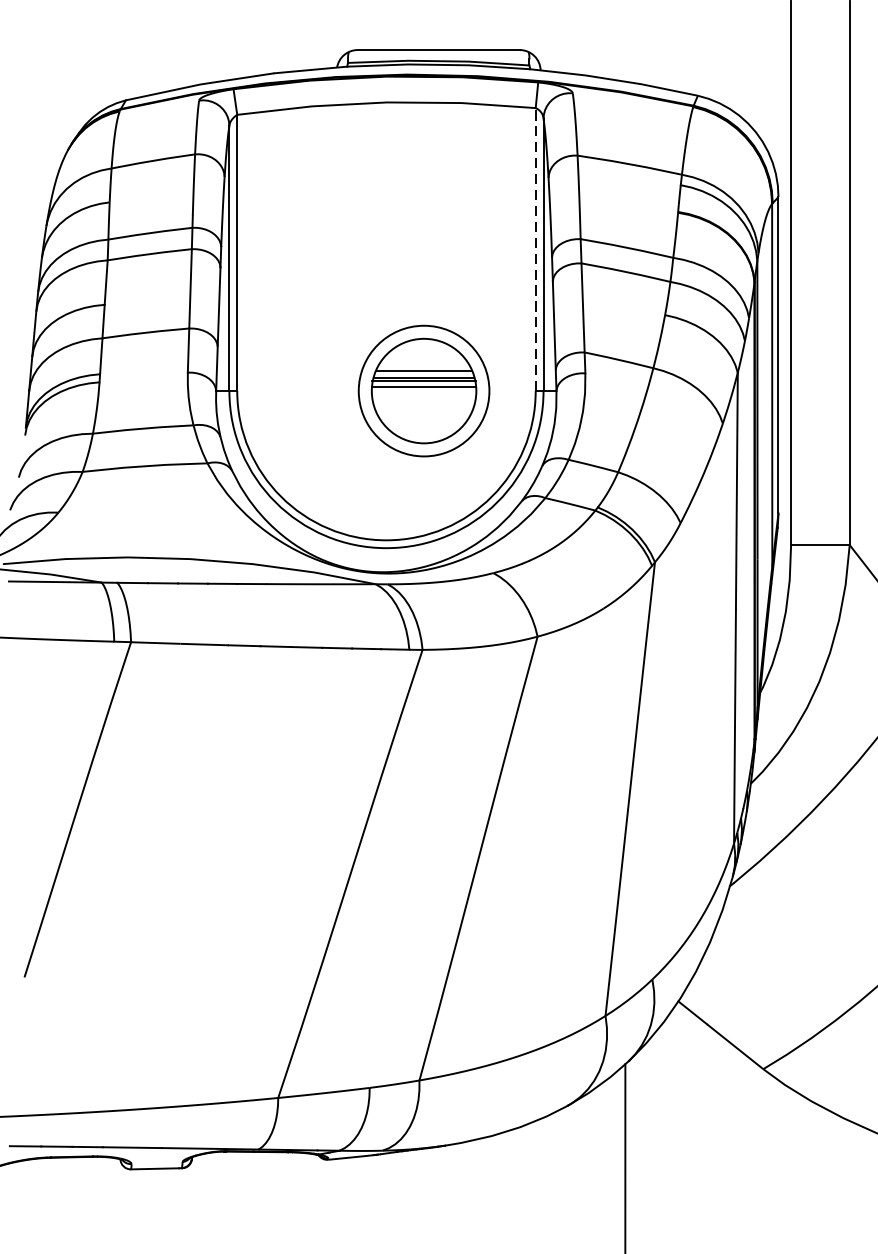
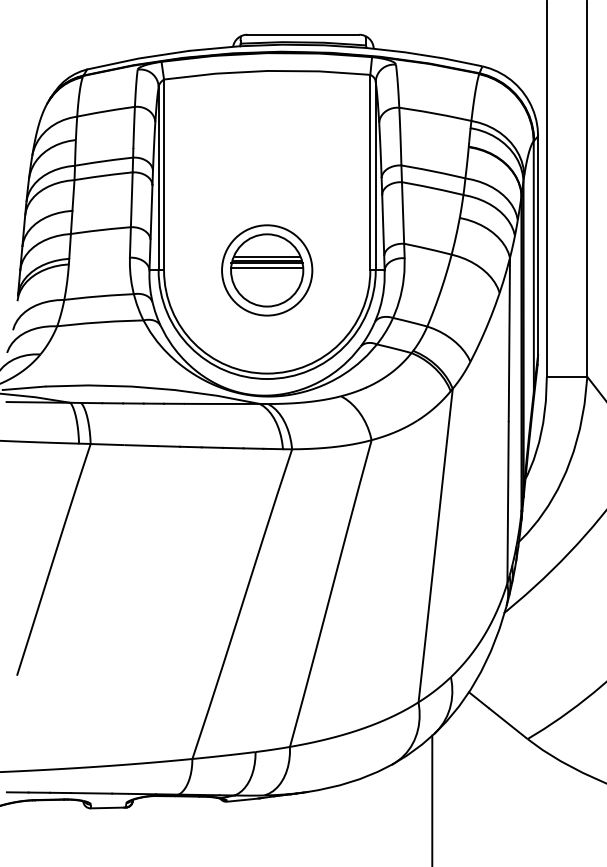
line: (535, 249) -> (370, 172), dashed -> solid
part: (424, 391) -> (267, 270), moved

